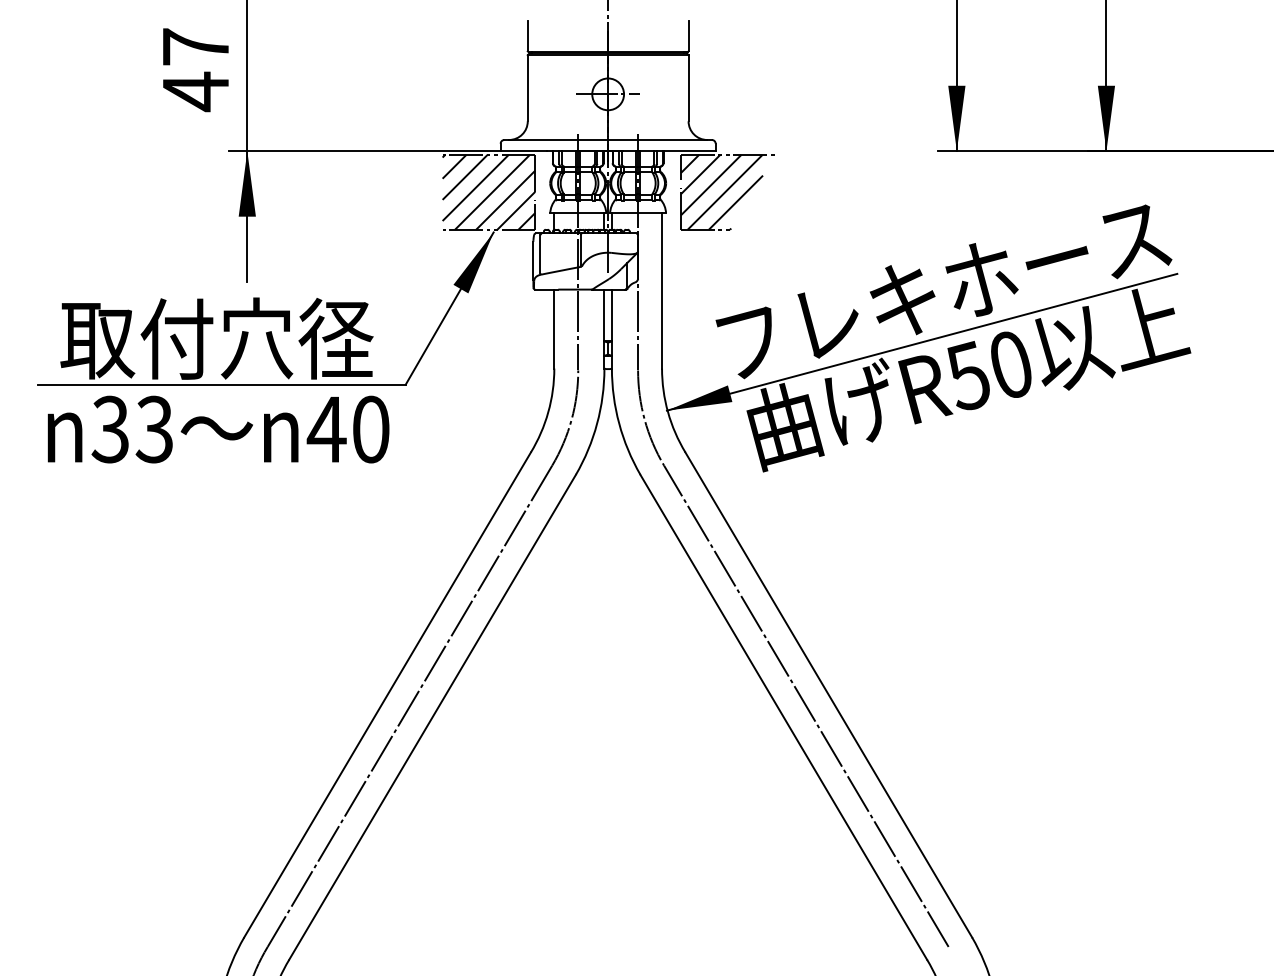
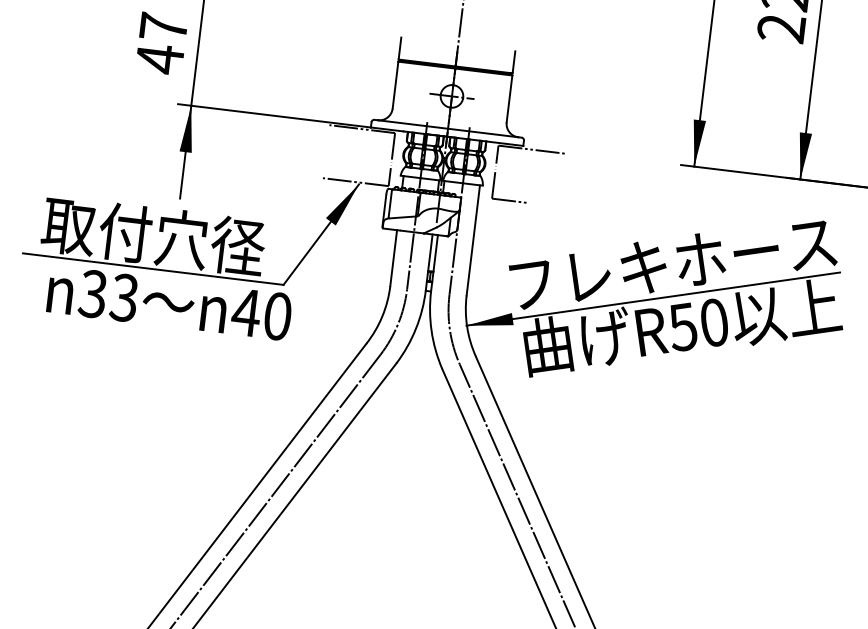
hatch: (488, 191) -> (358, 155), removed
hatch: (722, 191) -> (524, 175), removed
text: (218, 429) -> (169, 303), moved

